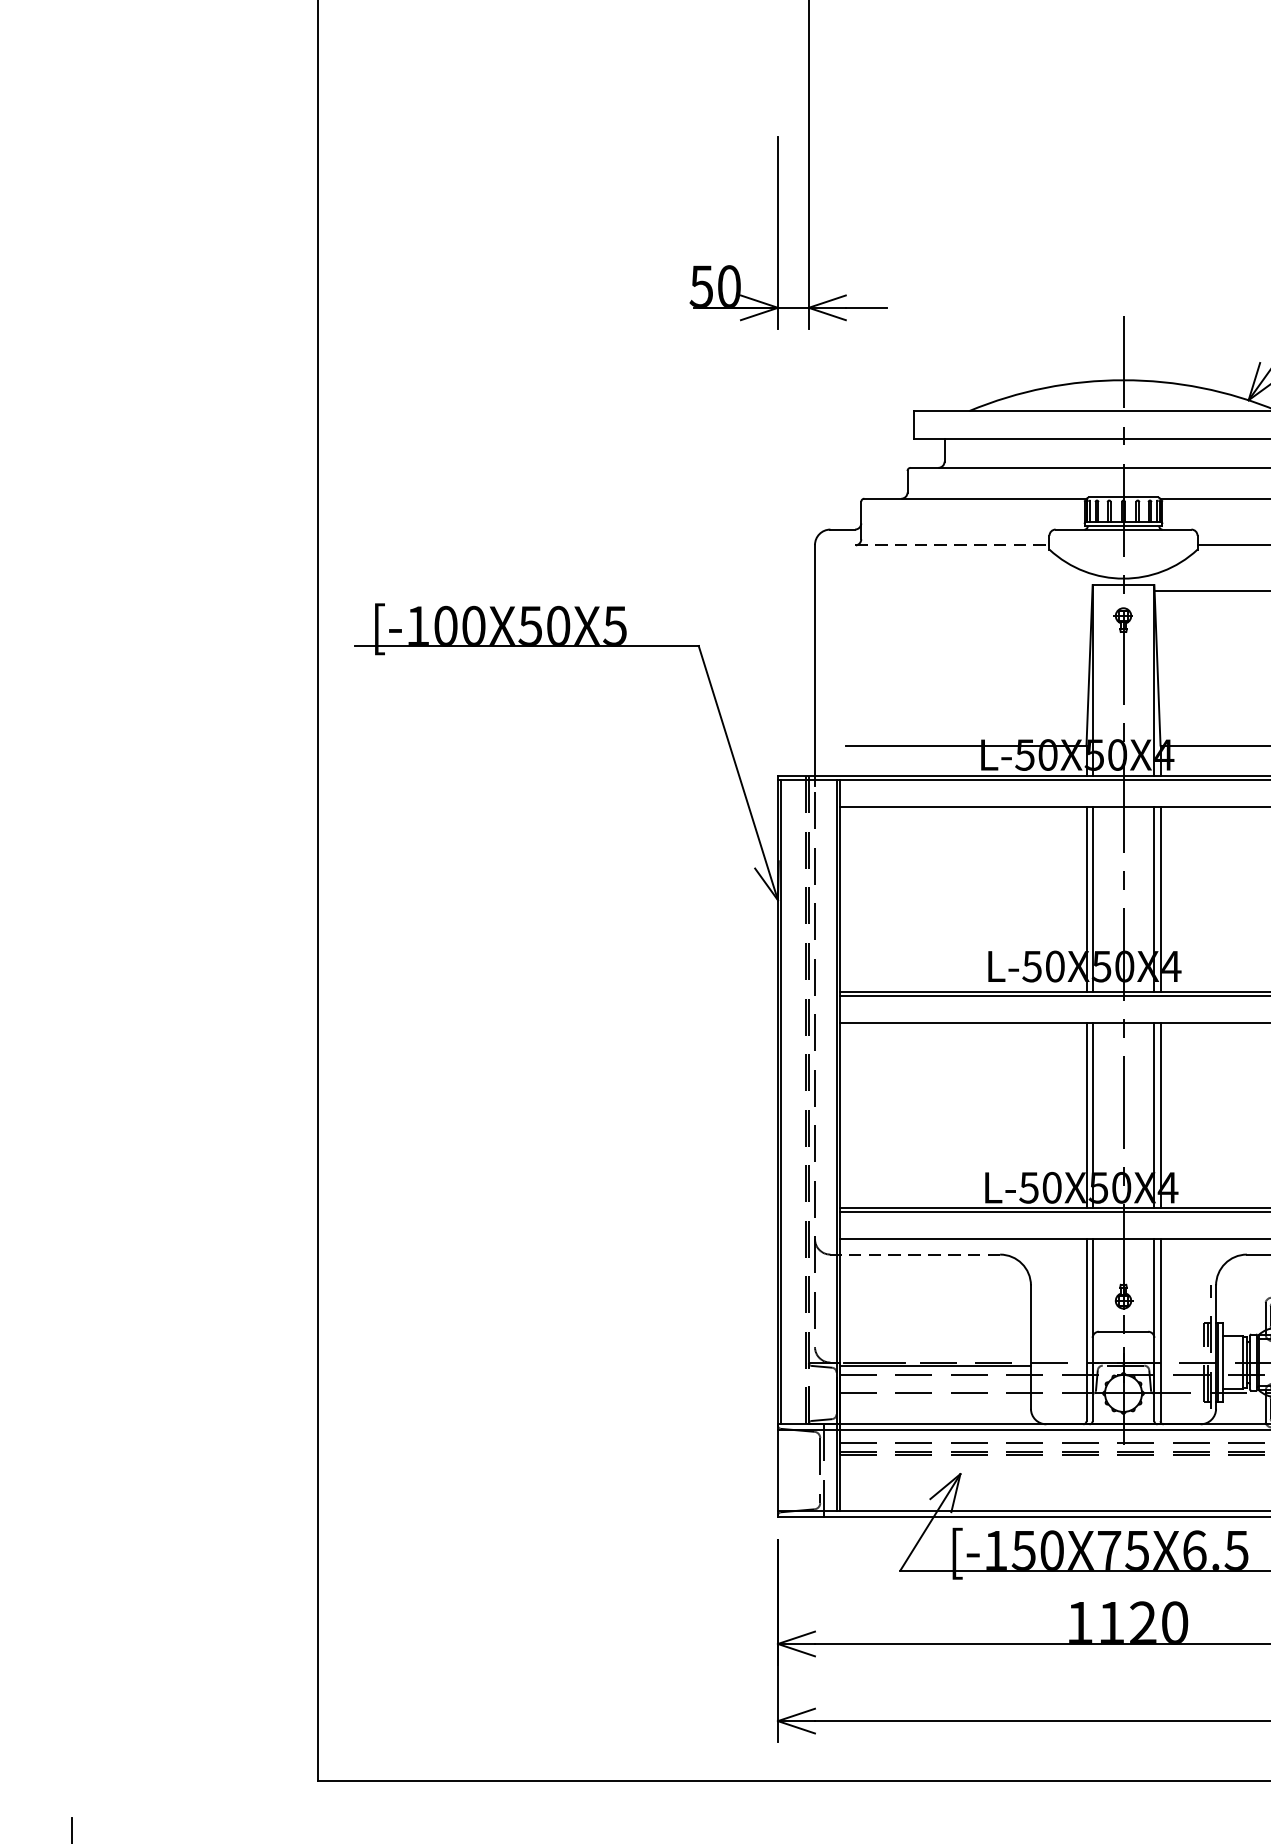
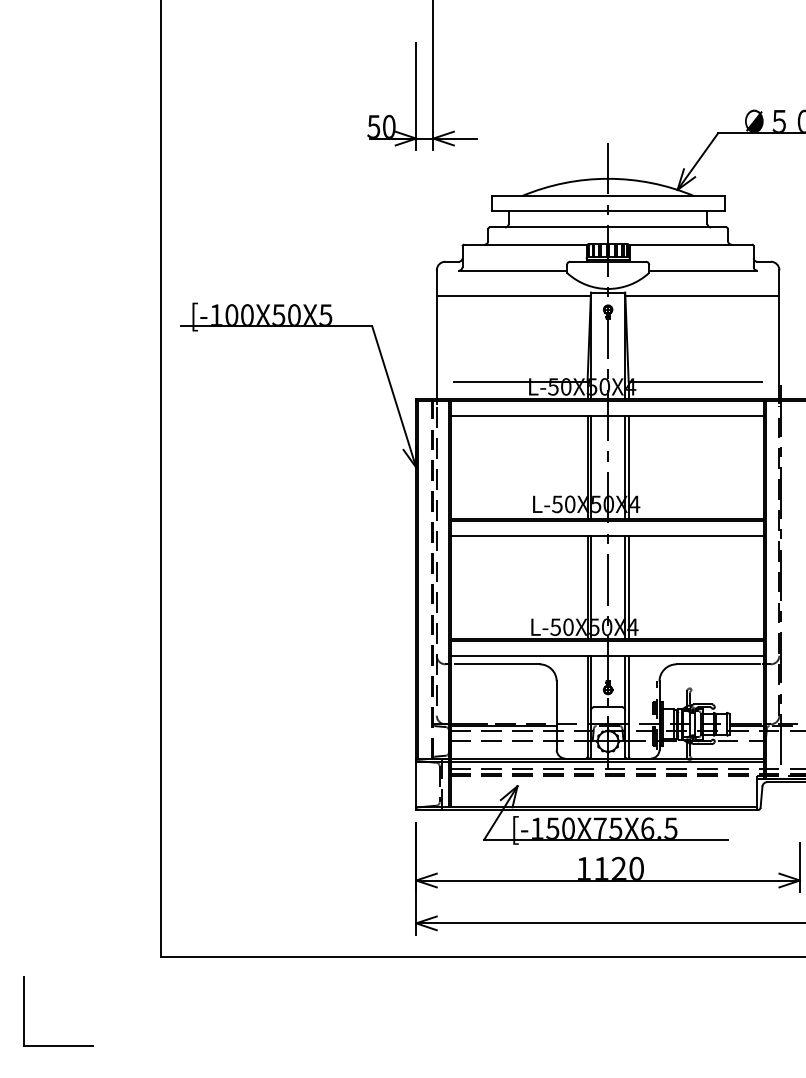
line: (953, 545) -> (513, 270), dashed -> solid
line: (953, 590) -> (513, 295), added
line: (922, 1254) -> (496, 664), dashed -> solid

